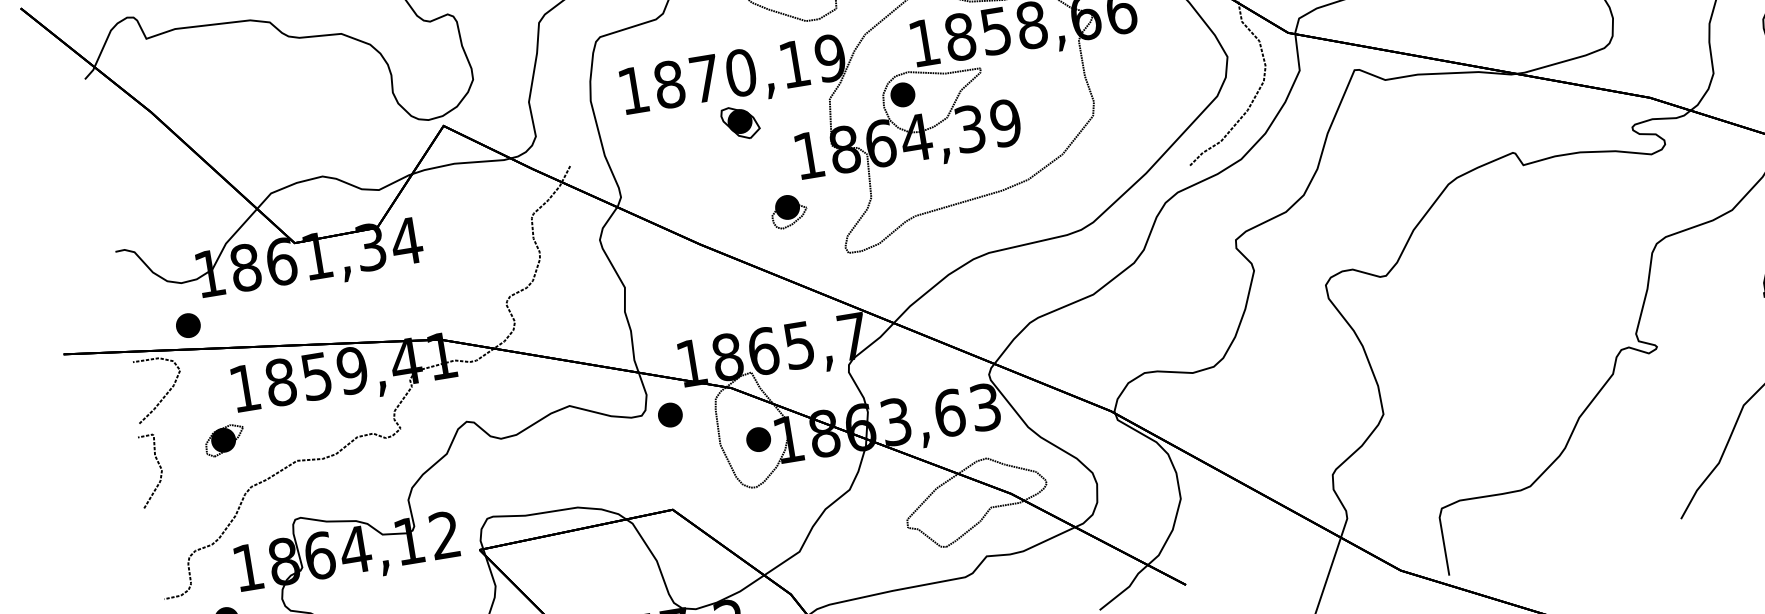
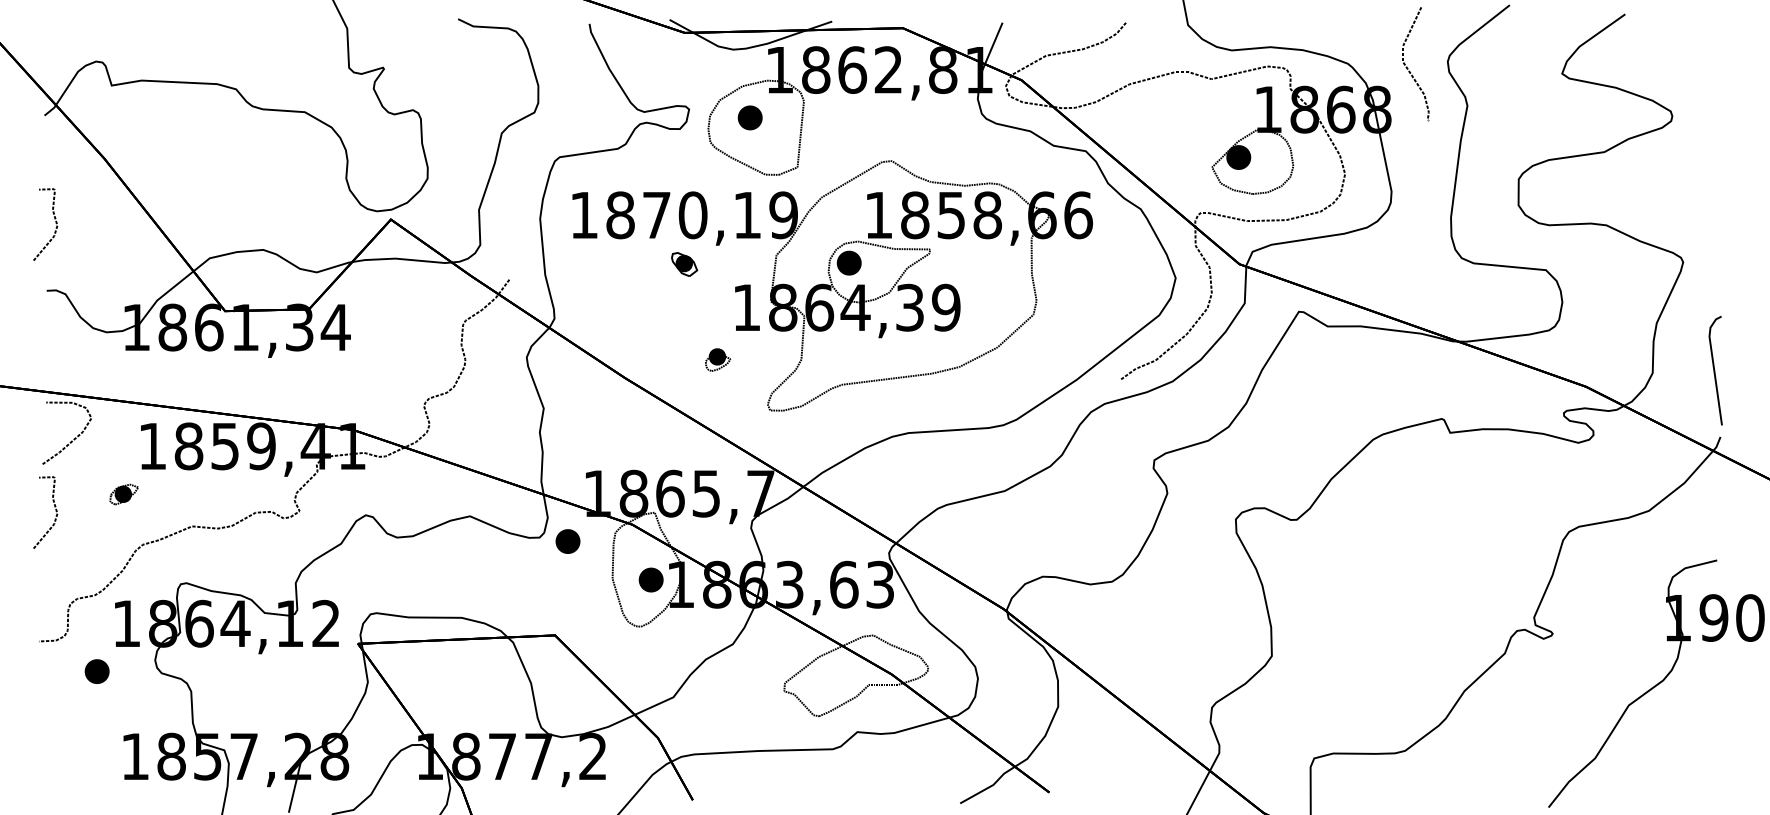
part: (740, 122) -> (684, 264), size x0.7
curve: (113, 184) -> (55, 223), added
part: (788, 211) -> (717, 359), size x0.7
part: (188, 325) -> (106, 375), removed
part: (224, 440) -> (123, 494), size x0.7

